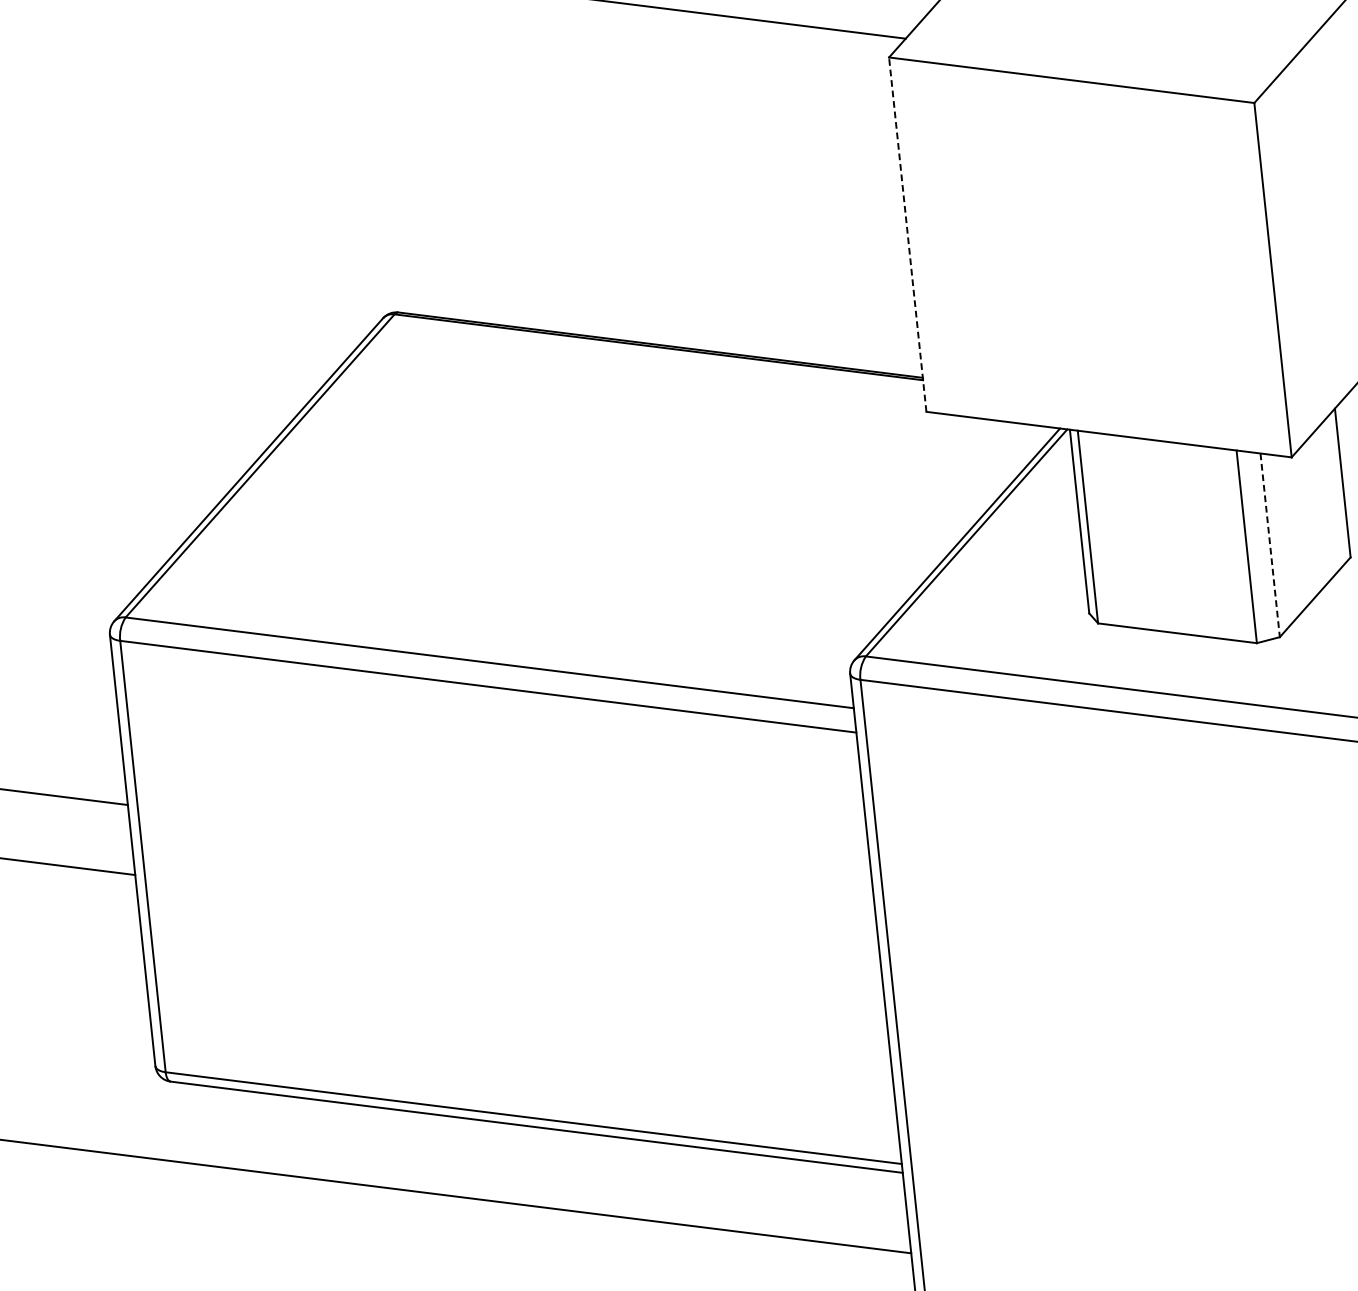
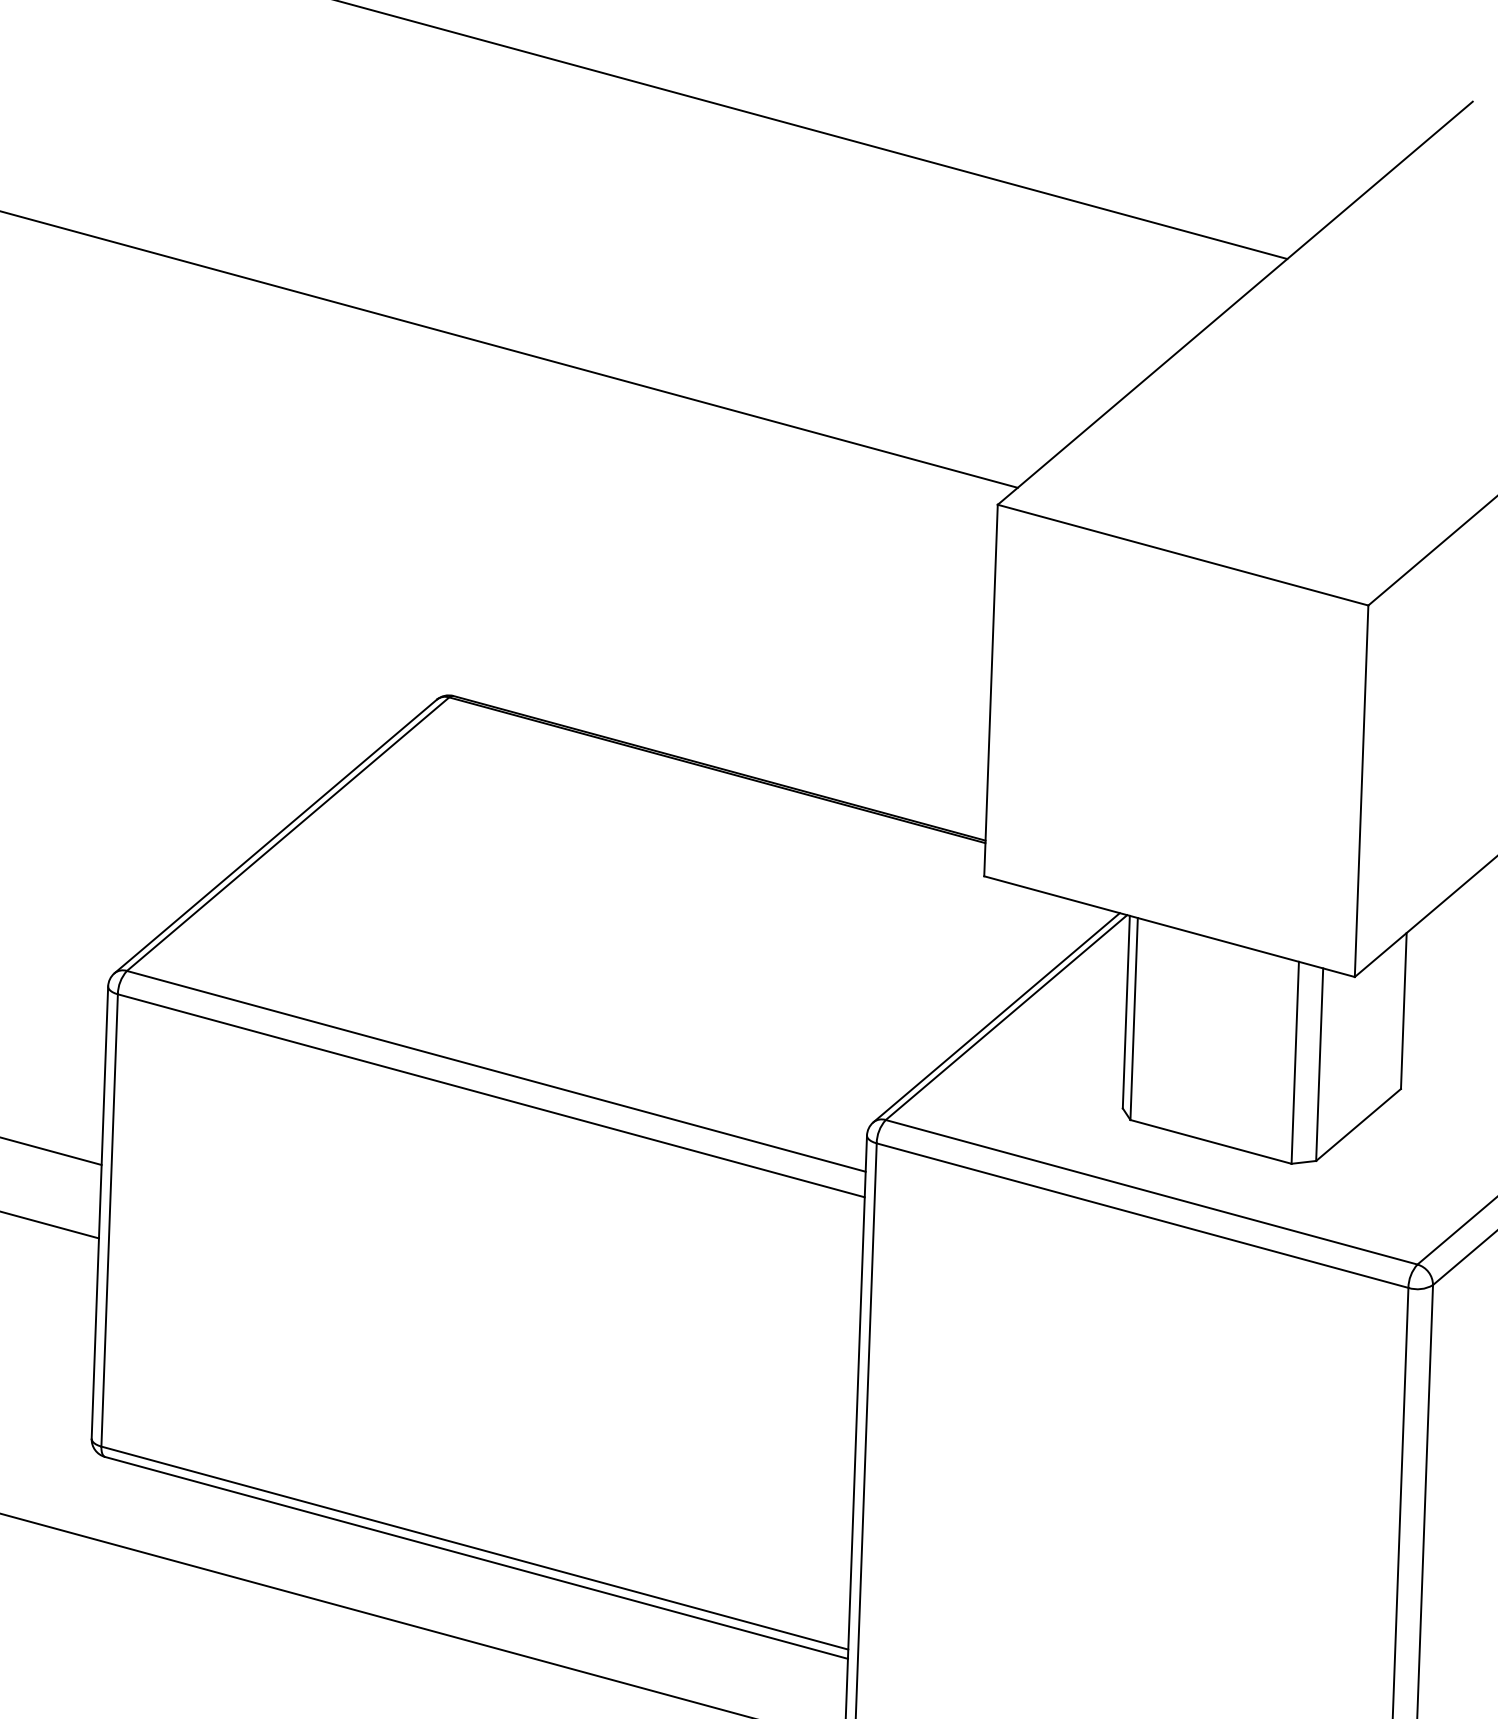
line: (908, 234) -> (991, 690), dashed -> solid
line: (1270, 546) -> (1319, 1065), dashed -> solid

